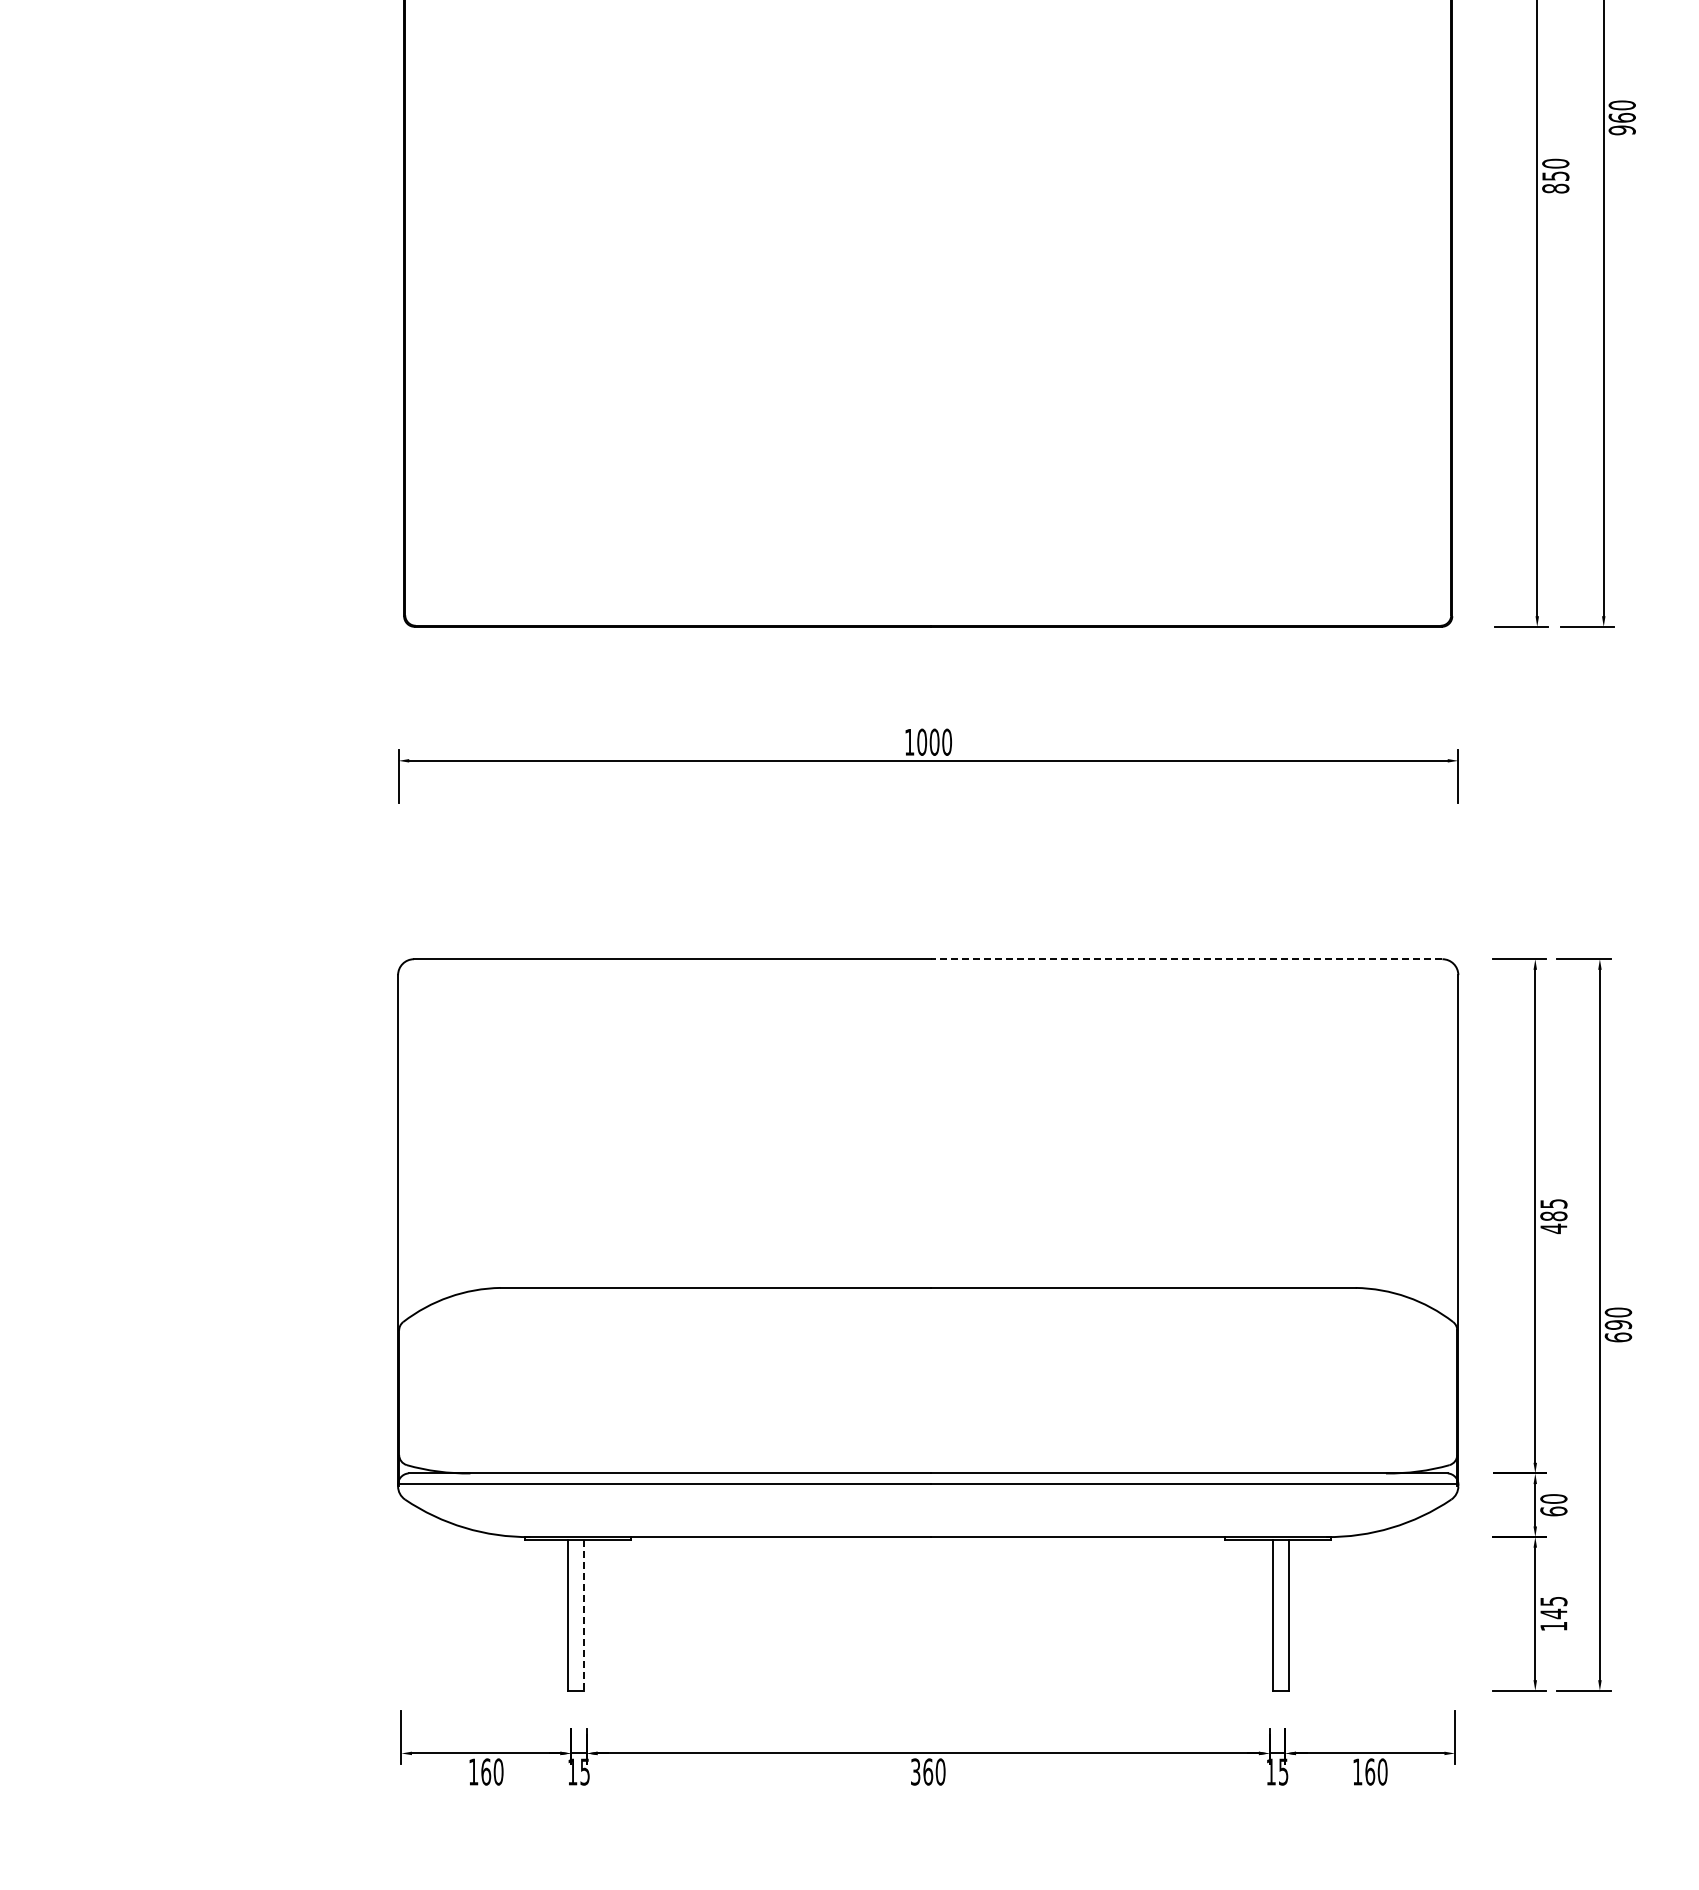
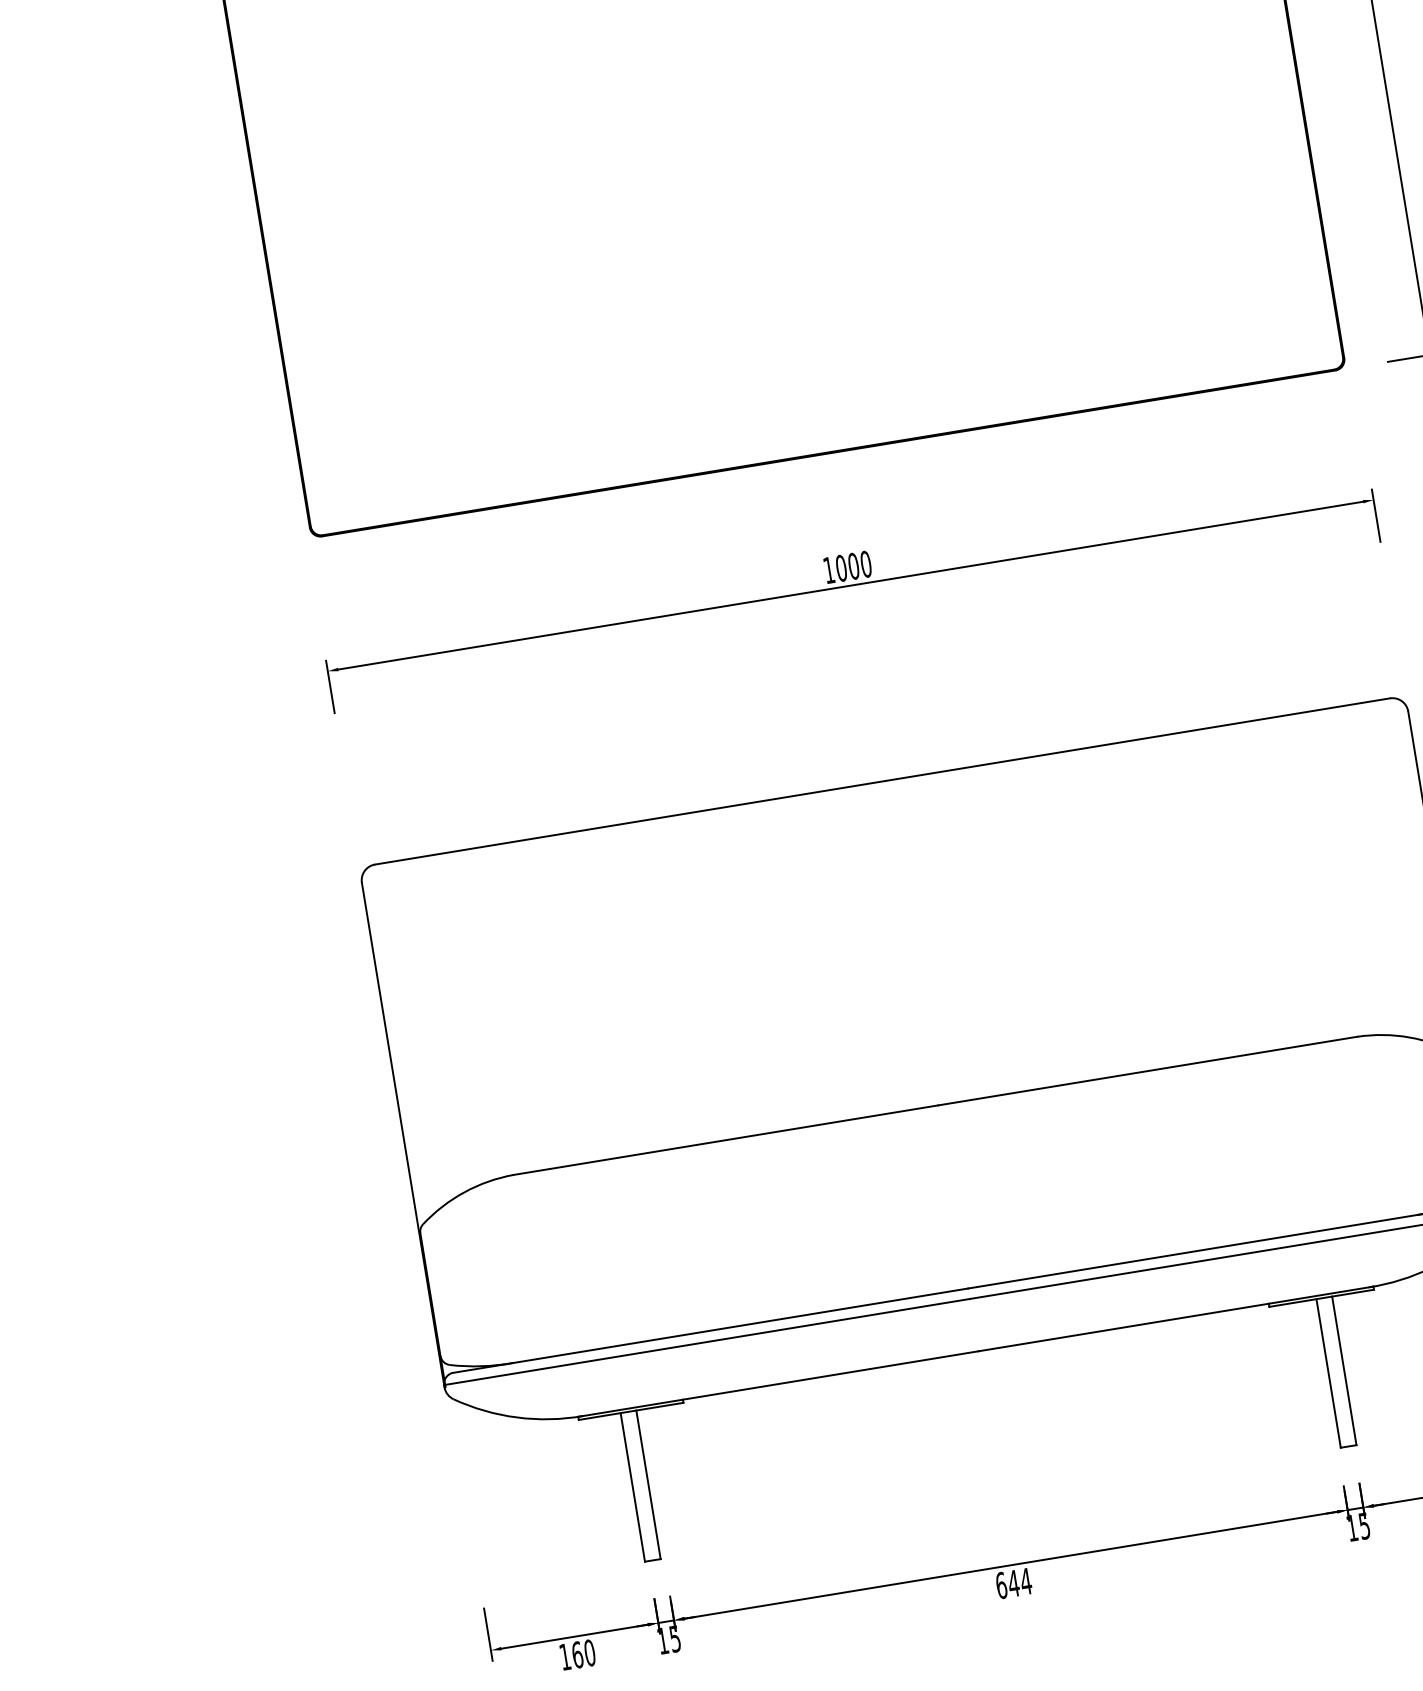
line: (1186, 959) -> (1137, 739), dashed -> solid
line: (583, 1616) -> (648, 1485), dashed -> solid
text: (927, 1771) -> (1013, 1583), 360 -> 644

